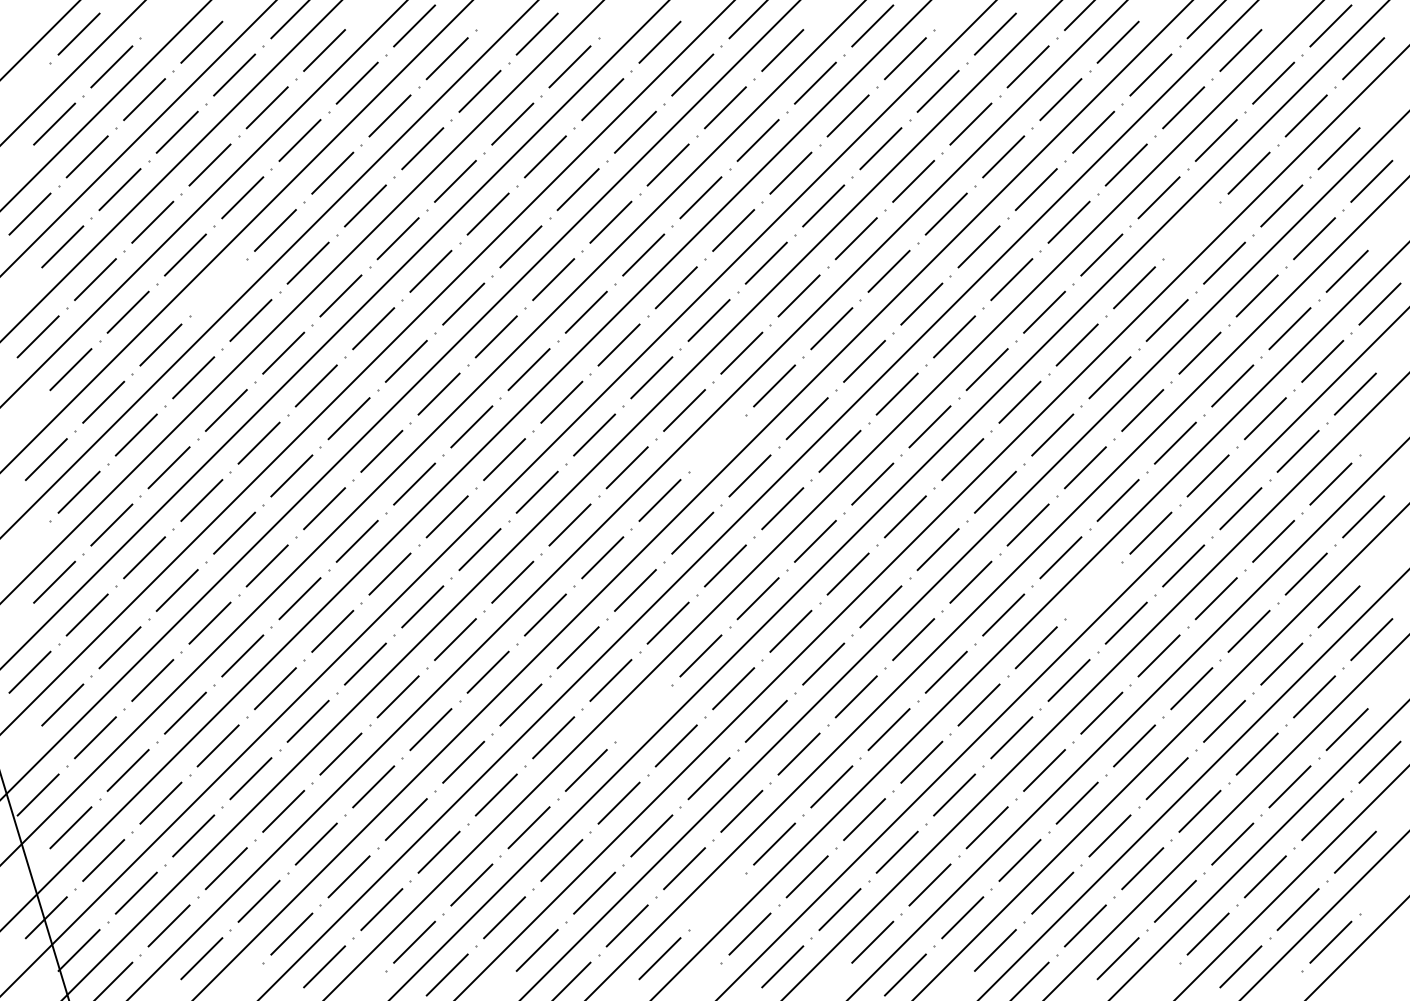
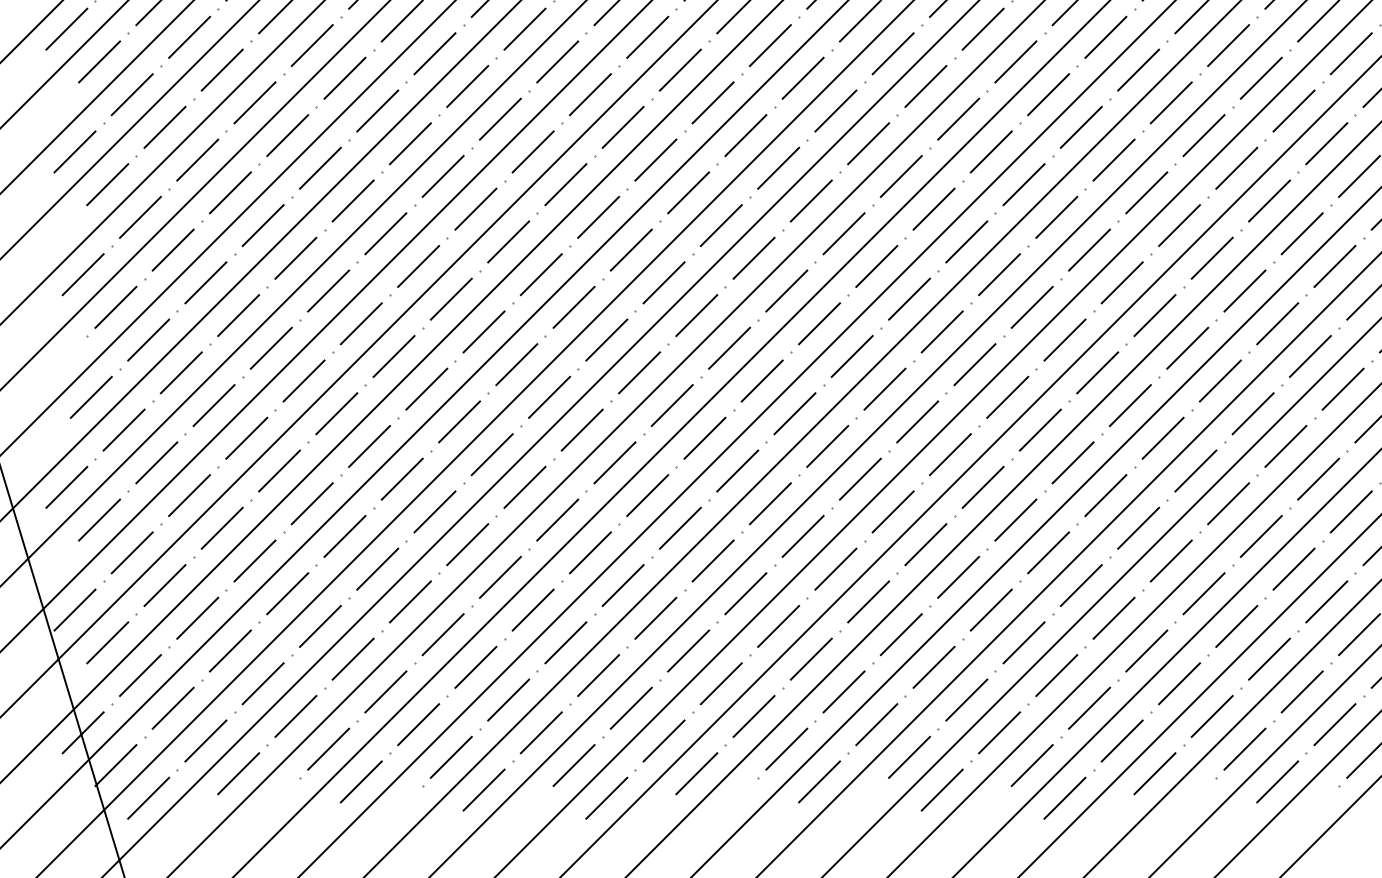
line: (1191, 230) -> (1228, 45), added
line: (217, 287) -> (254, 102), added
line: (716, 442) -> (753, 257), added
line: (1093, 590) -> (1130, 405), added
line: (643, 712) -> (680, 527), added
line: (716, 900) -> (753, 715), added

